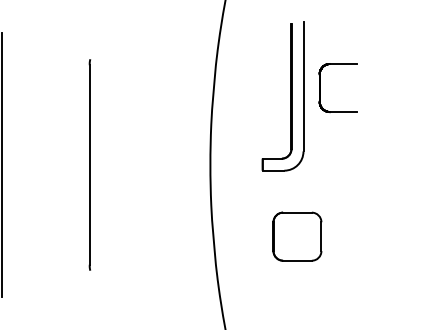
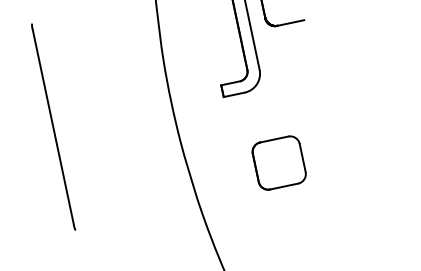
part: (297, 236) -> (279, 162), moved

